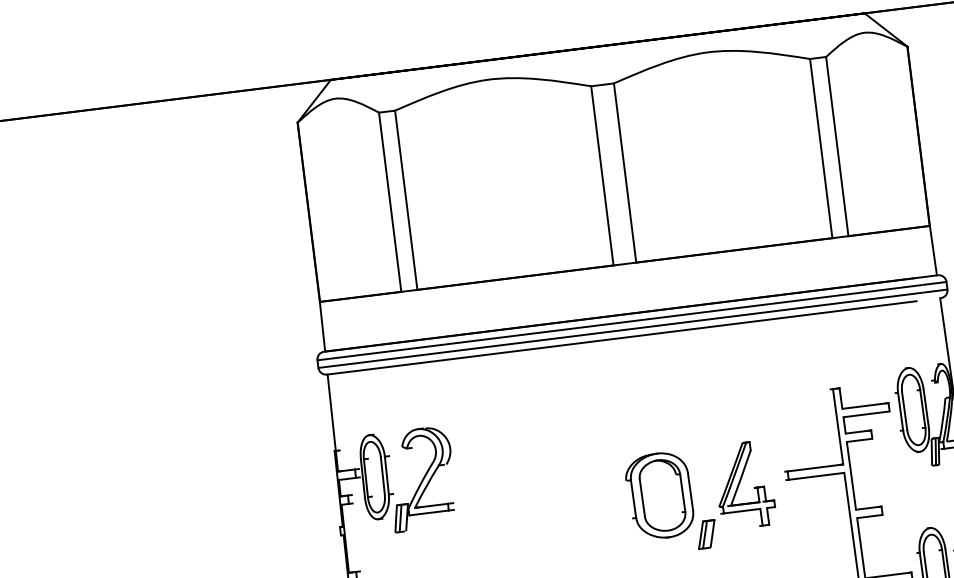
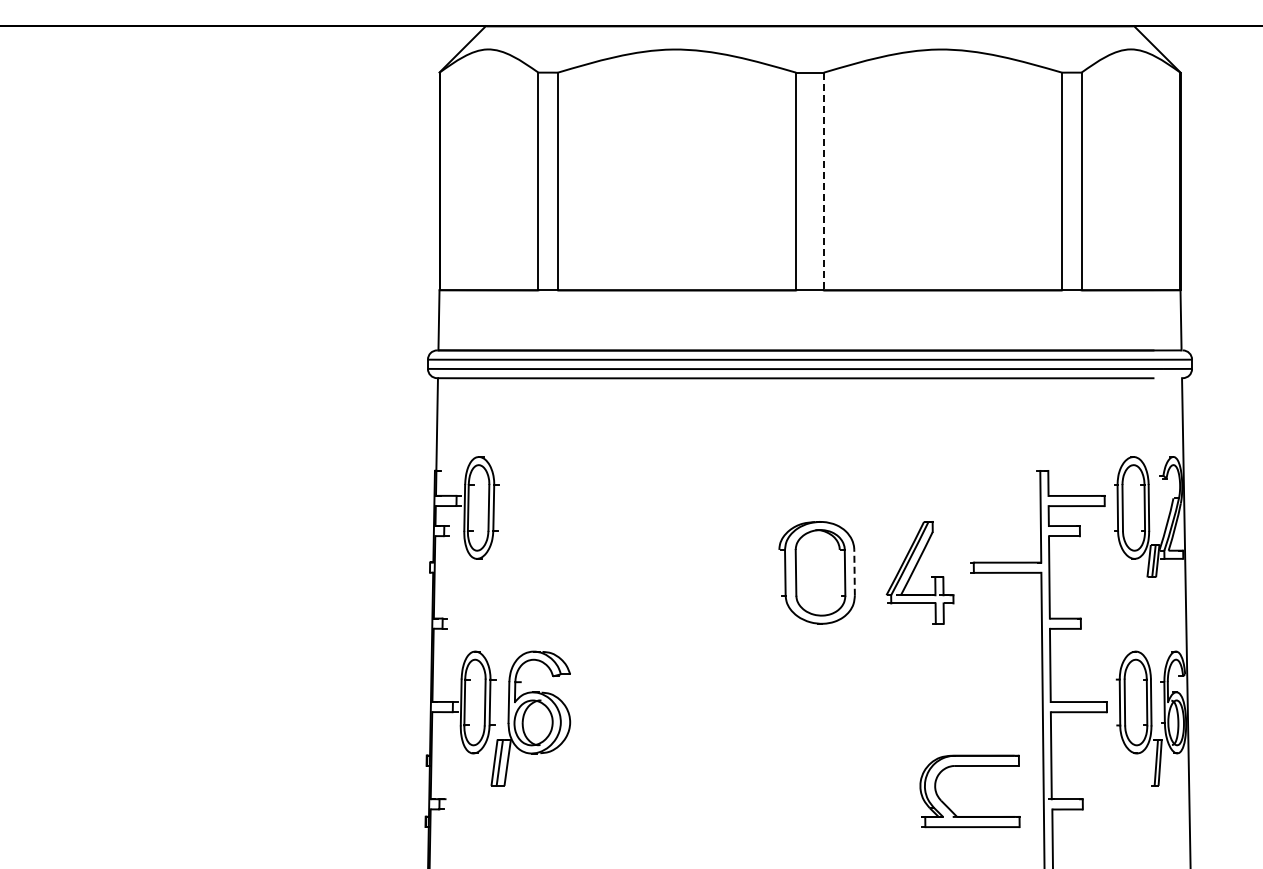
line: (624, 173) -> (823, 181), solid -> dashed
part: (421, 478) -> (534, 516), removed
line: (690, 491) -> (854, 572), solid -> dashed
part: (706, 534) -> (867, 626), removed

